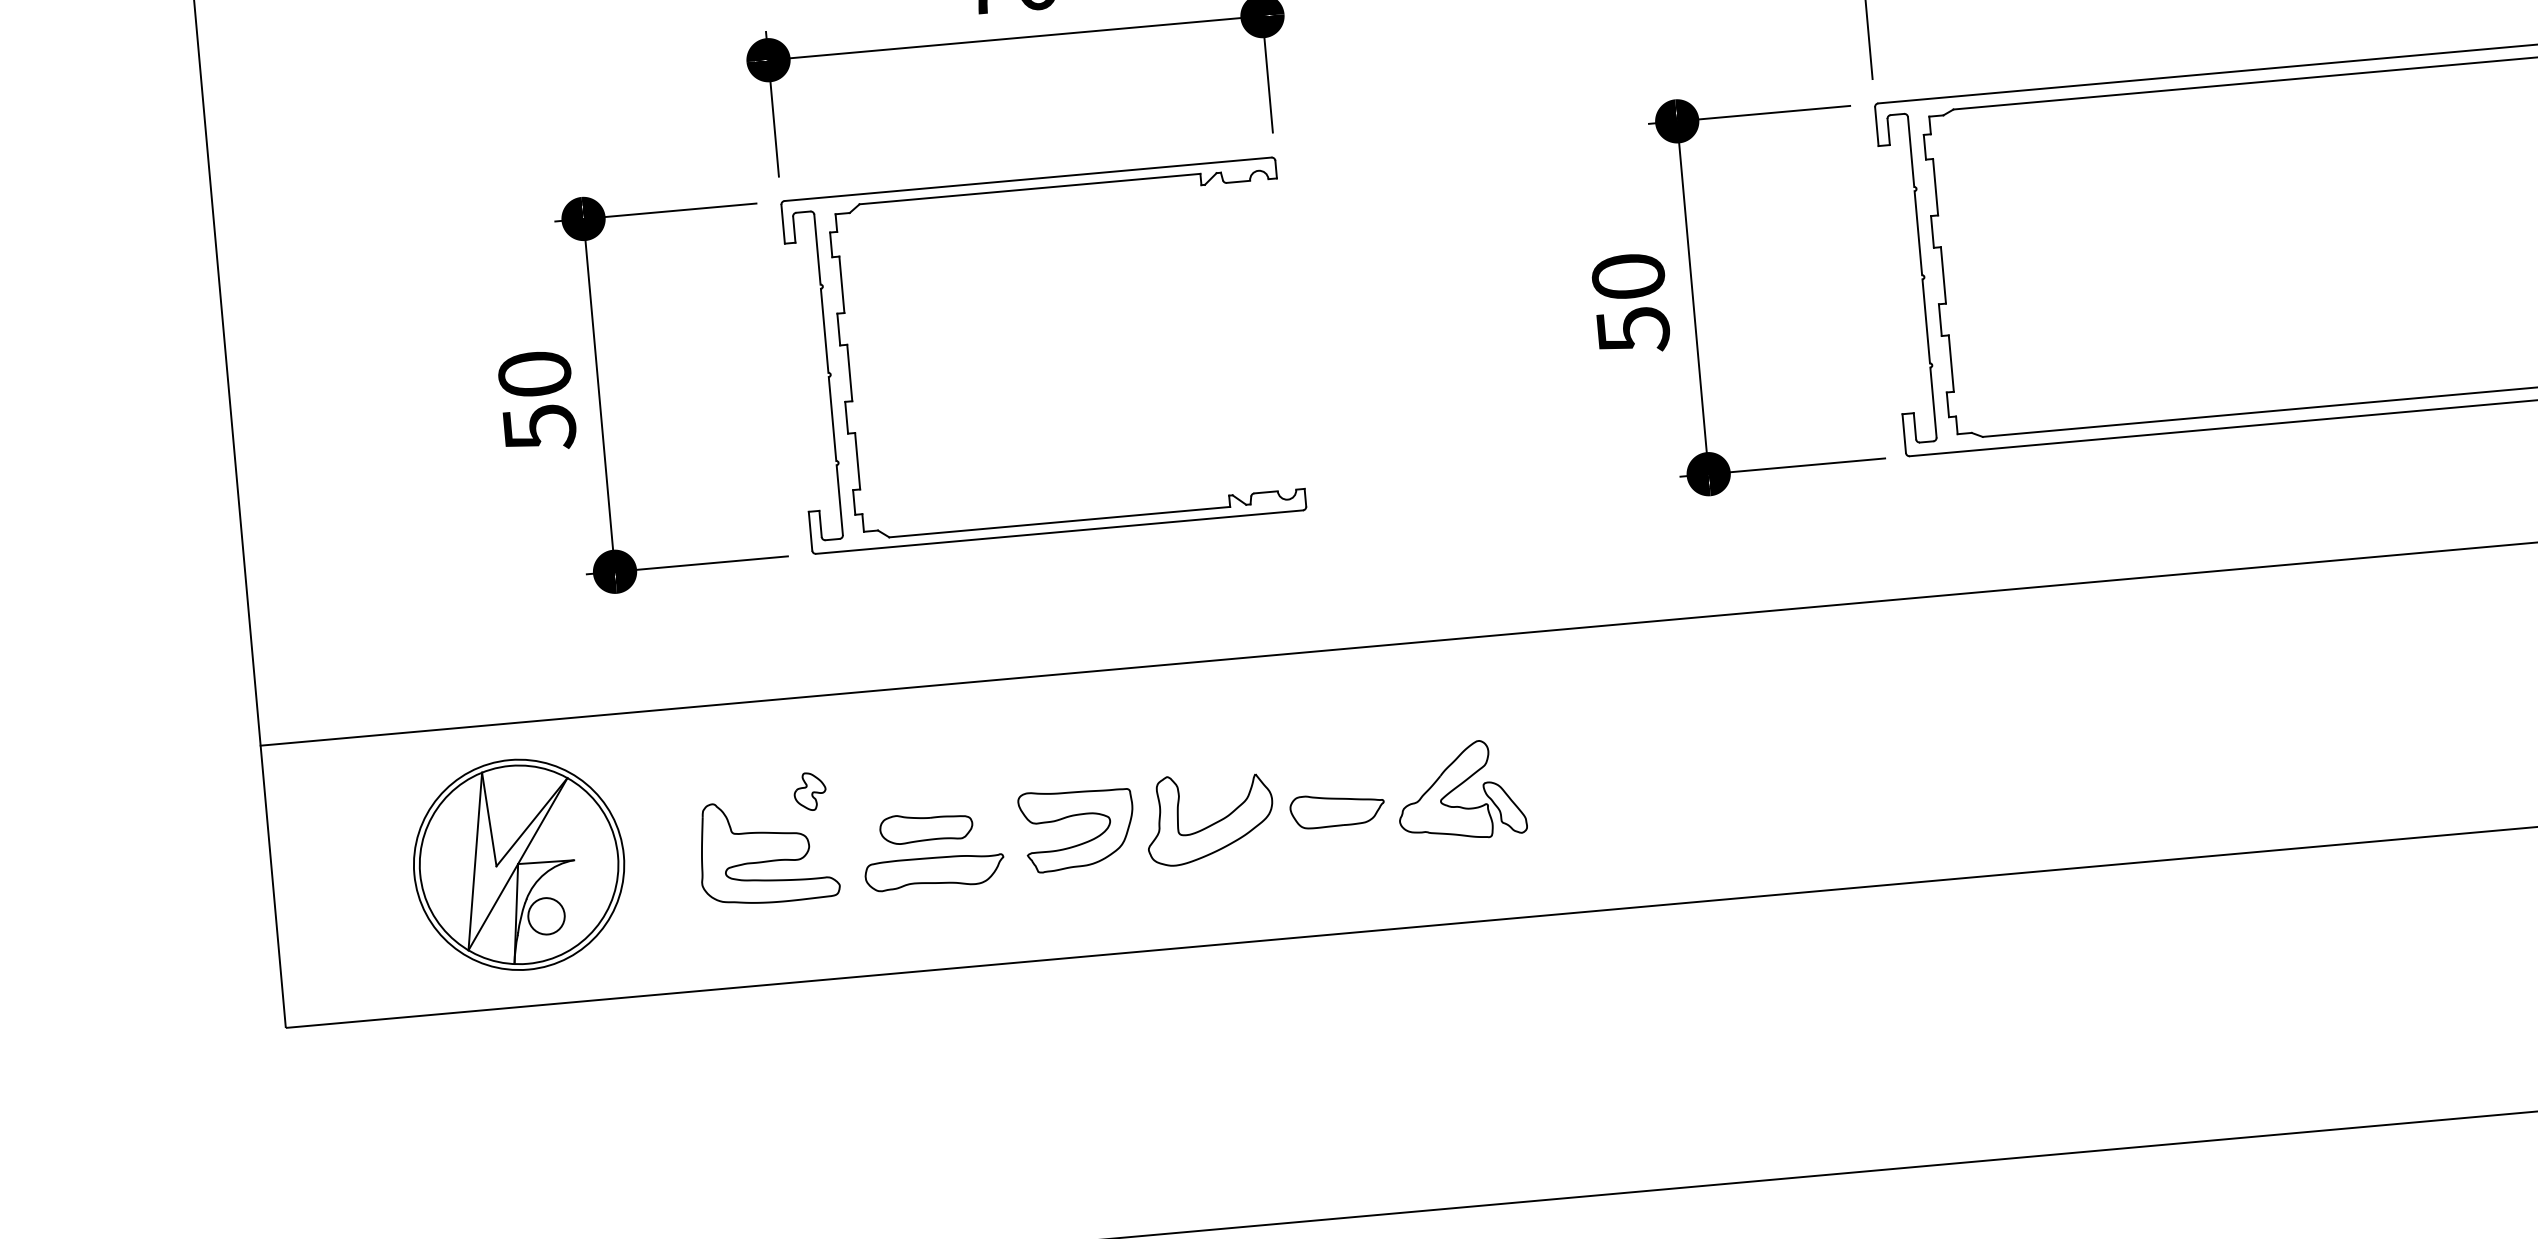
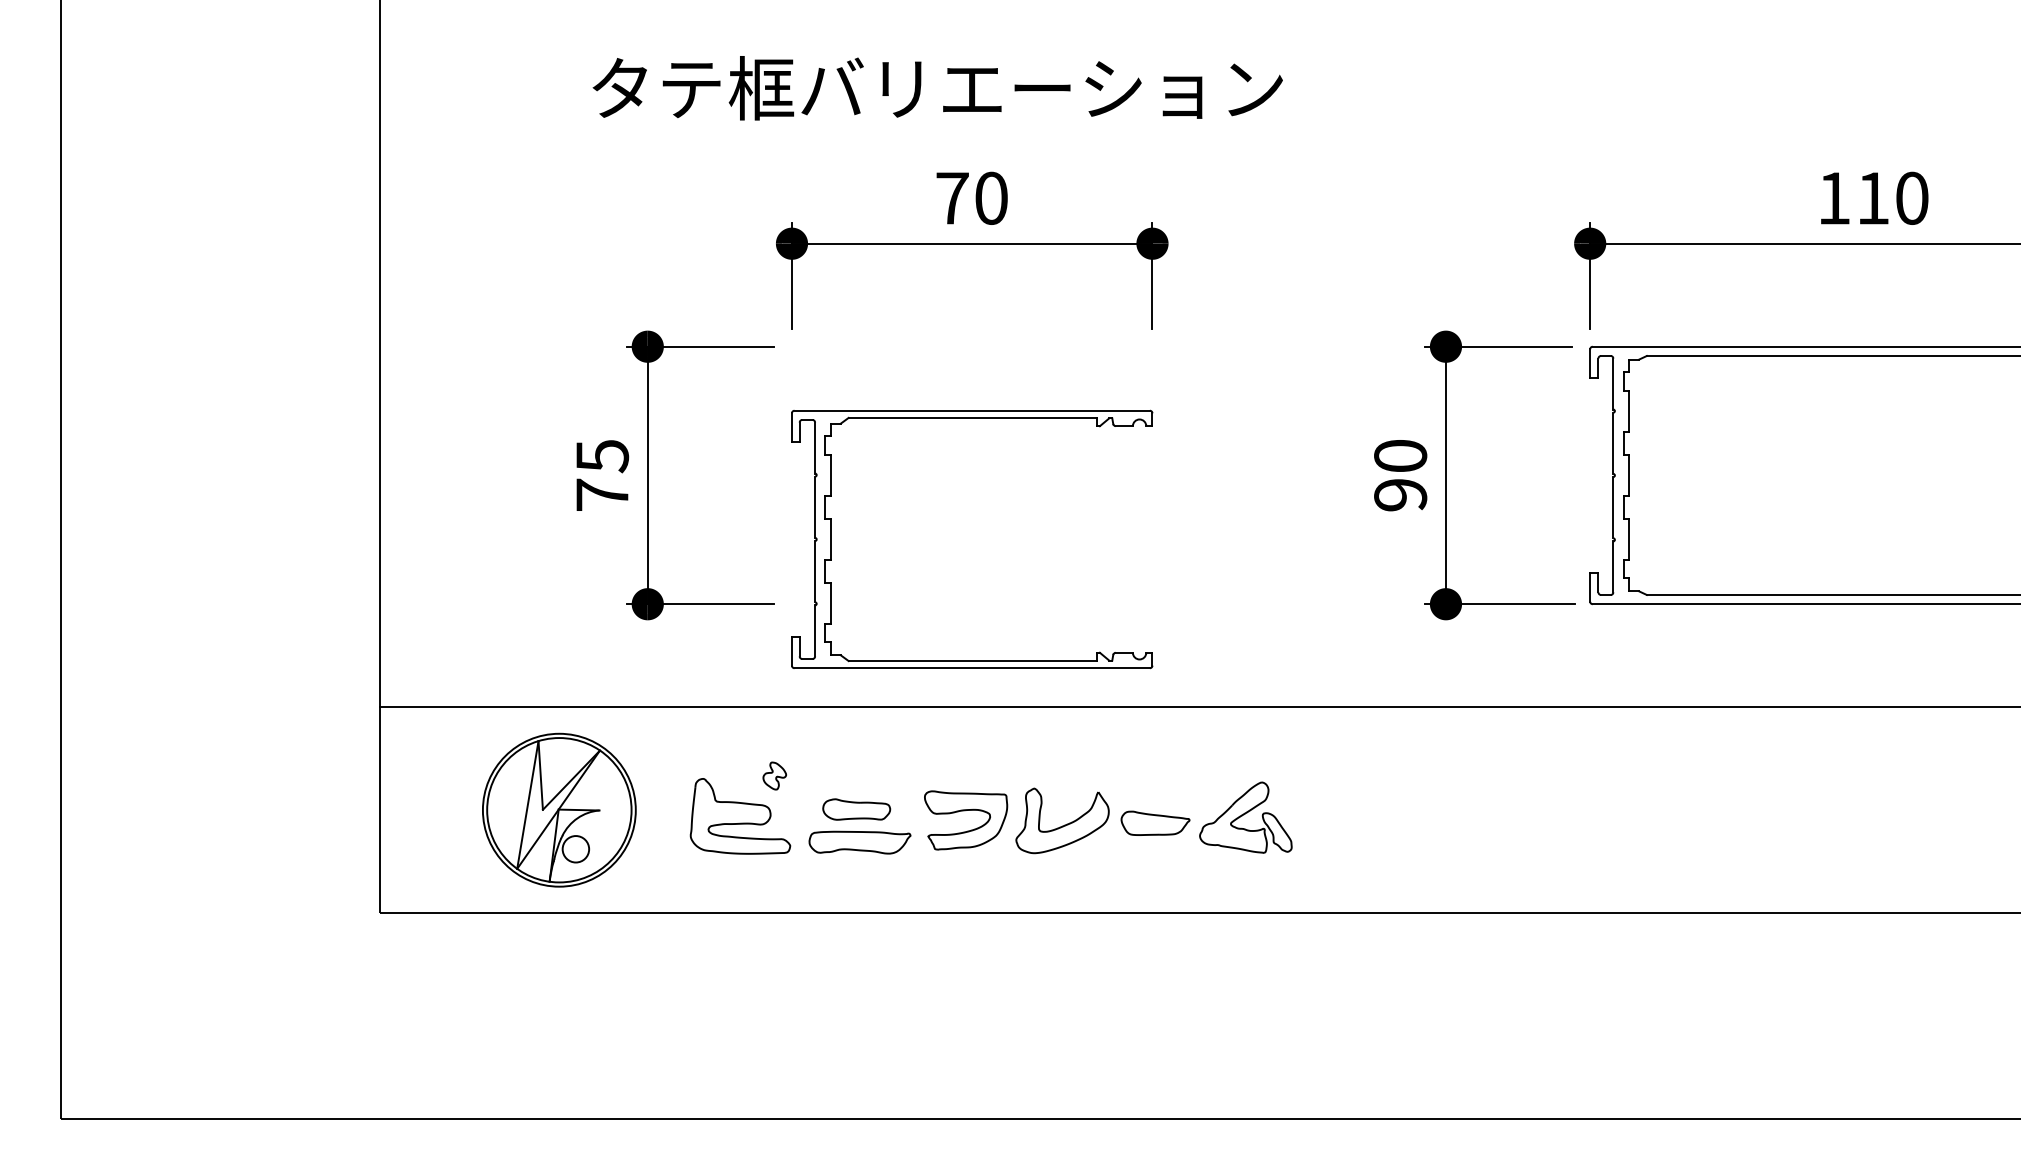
part: (1029, 189) -> (972, 418), moved
text: (1633, 330) -> (1400, 495), 50 -> 90
text: (537, 402) -> (602, 476), 50 -> 75

